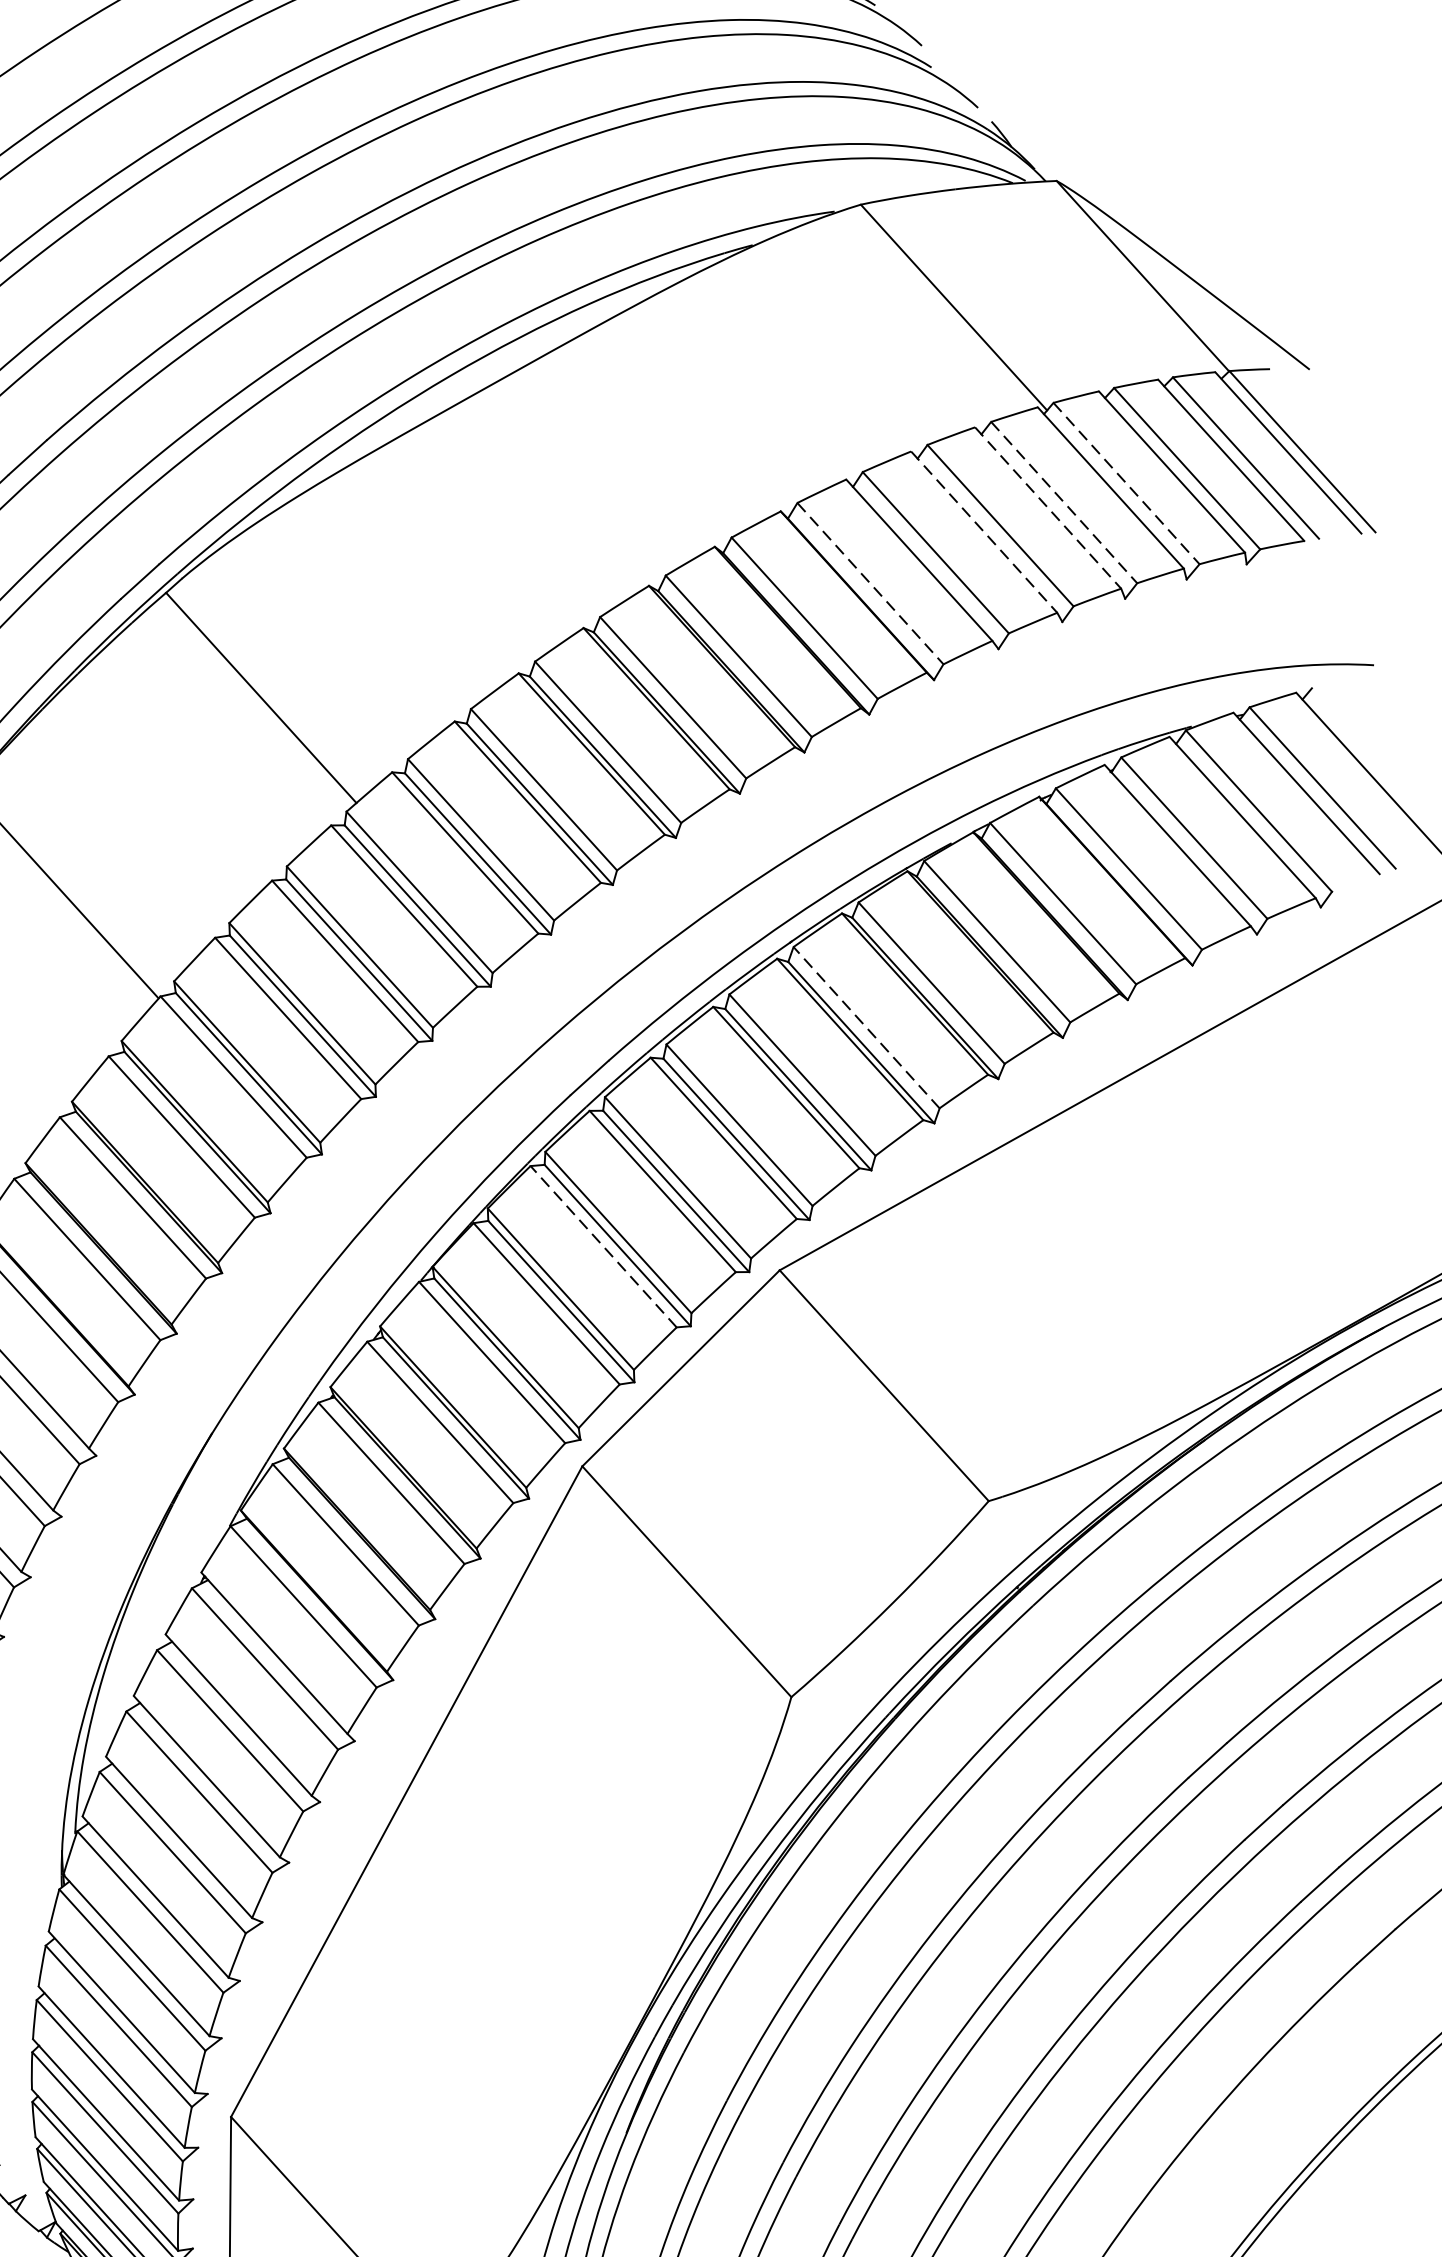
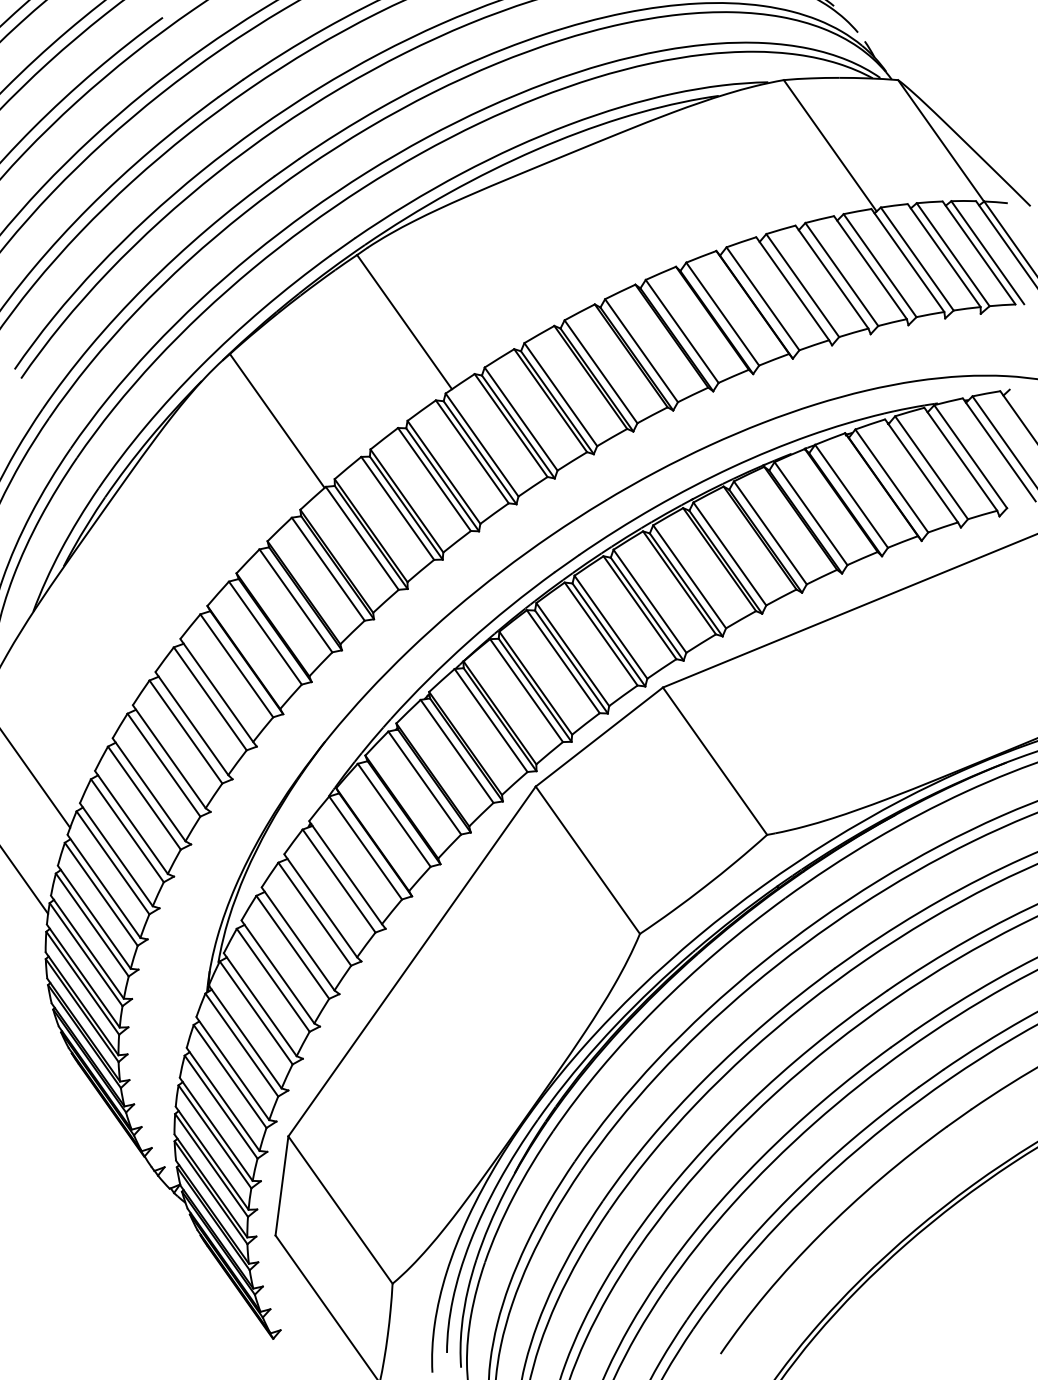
line: (1127, 484) -> (917, 259), dashed -> solid
line: (1065, 503) -> (880, 266), dashed -> solid
line: (1048, 509) -> (870, 268), dashed -> solid
line: (985, 532) -> (832, 277), dashed -> solid
line: (871, 584) -> (763, 299), dashed -> solid
line: (865, 1026) -> (729, 553), dashed -> solid
line: (603, 1246) -> (563, 661), dashed -> solid

